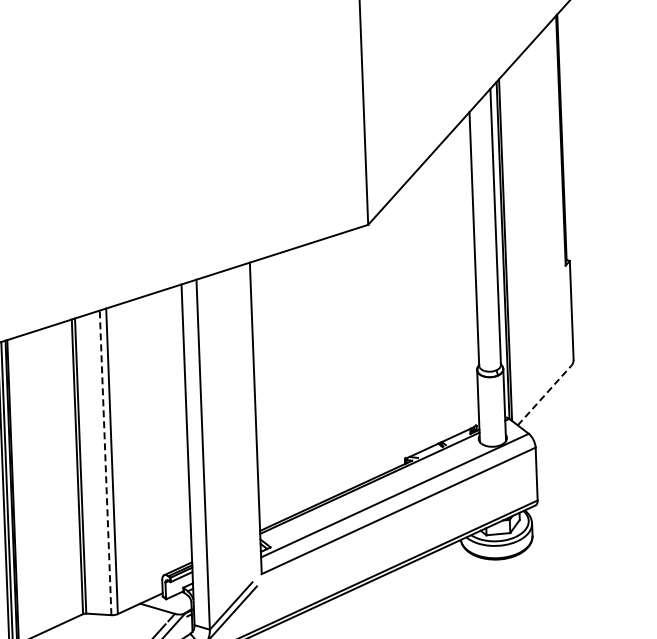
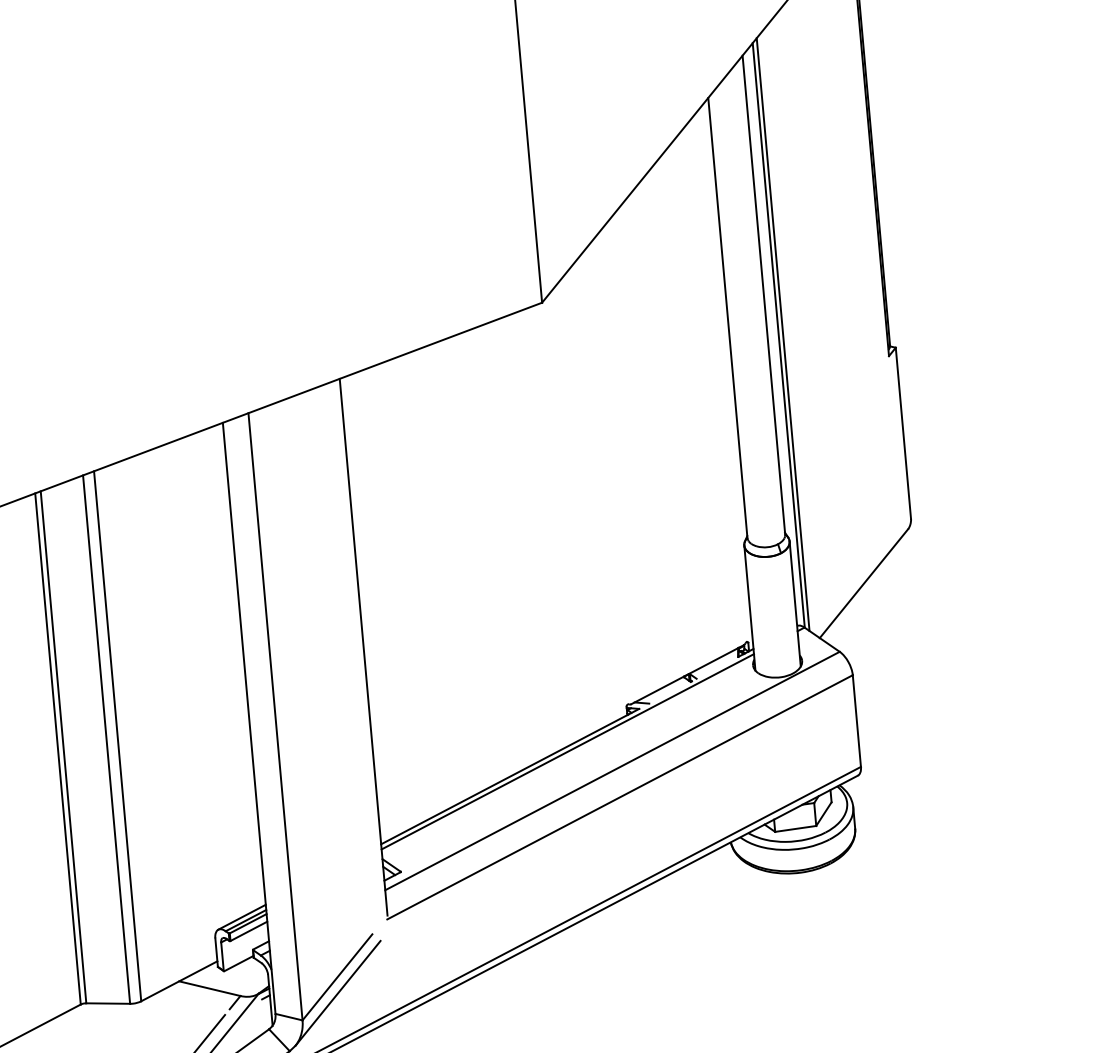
line: (545, 395) -> (865, 583), dashed -> solid
line: (105, 462) -> (106, 738), dashed -> solid

